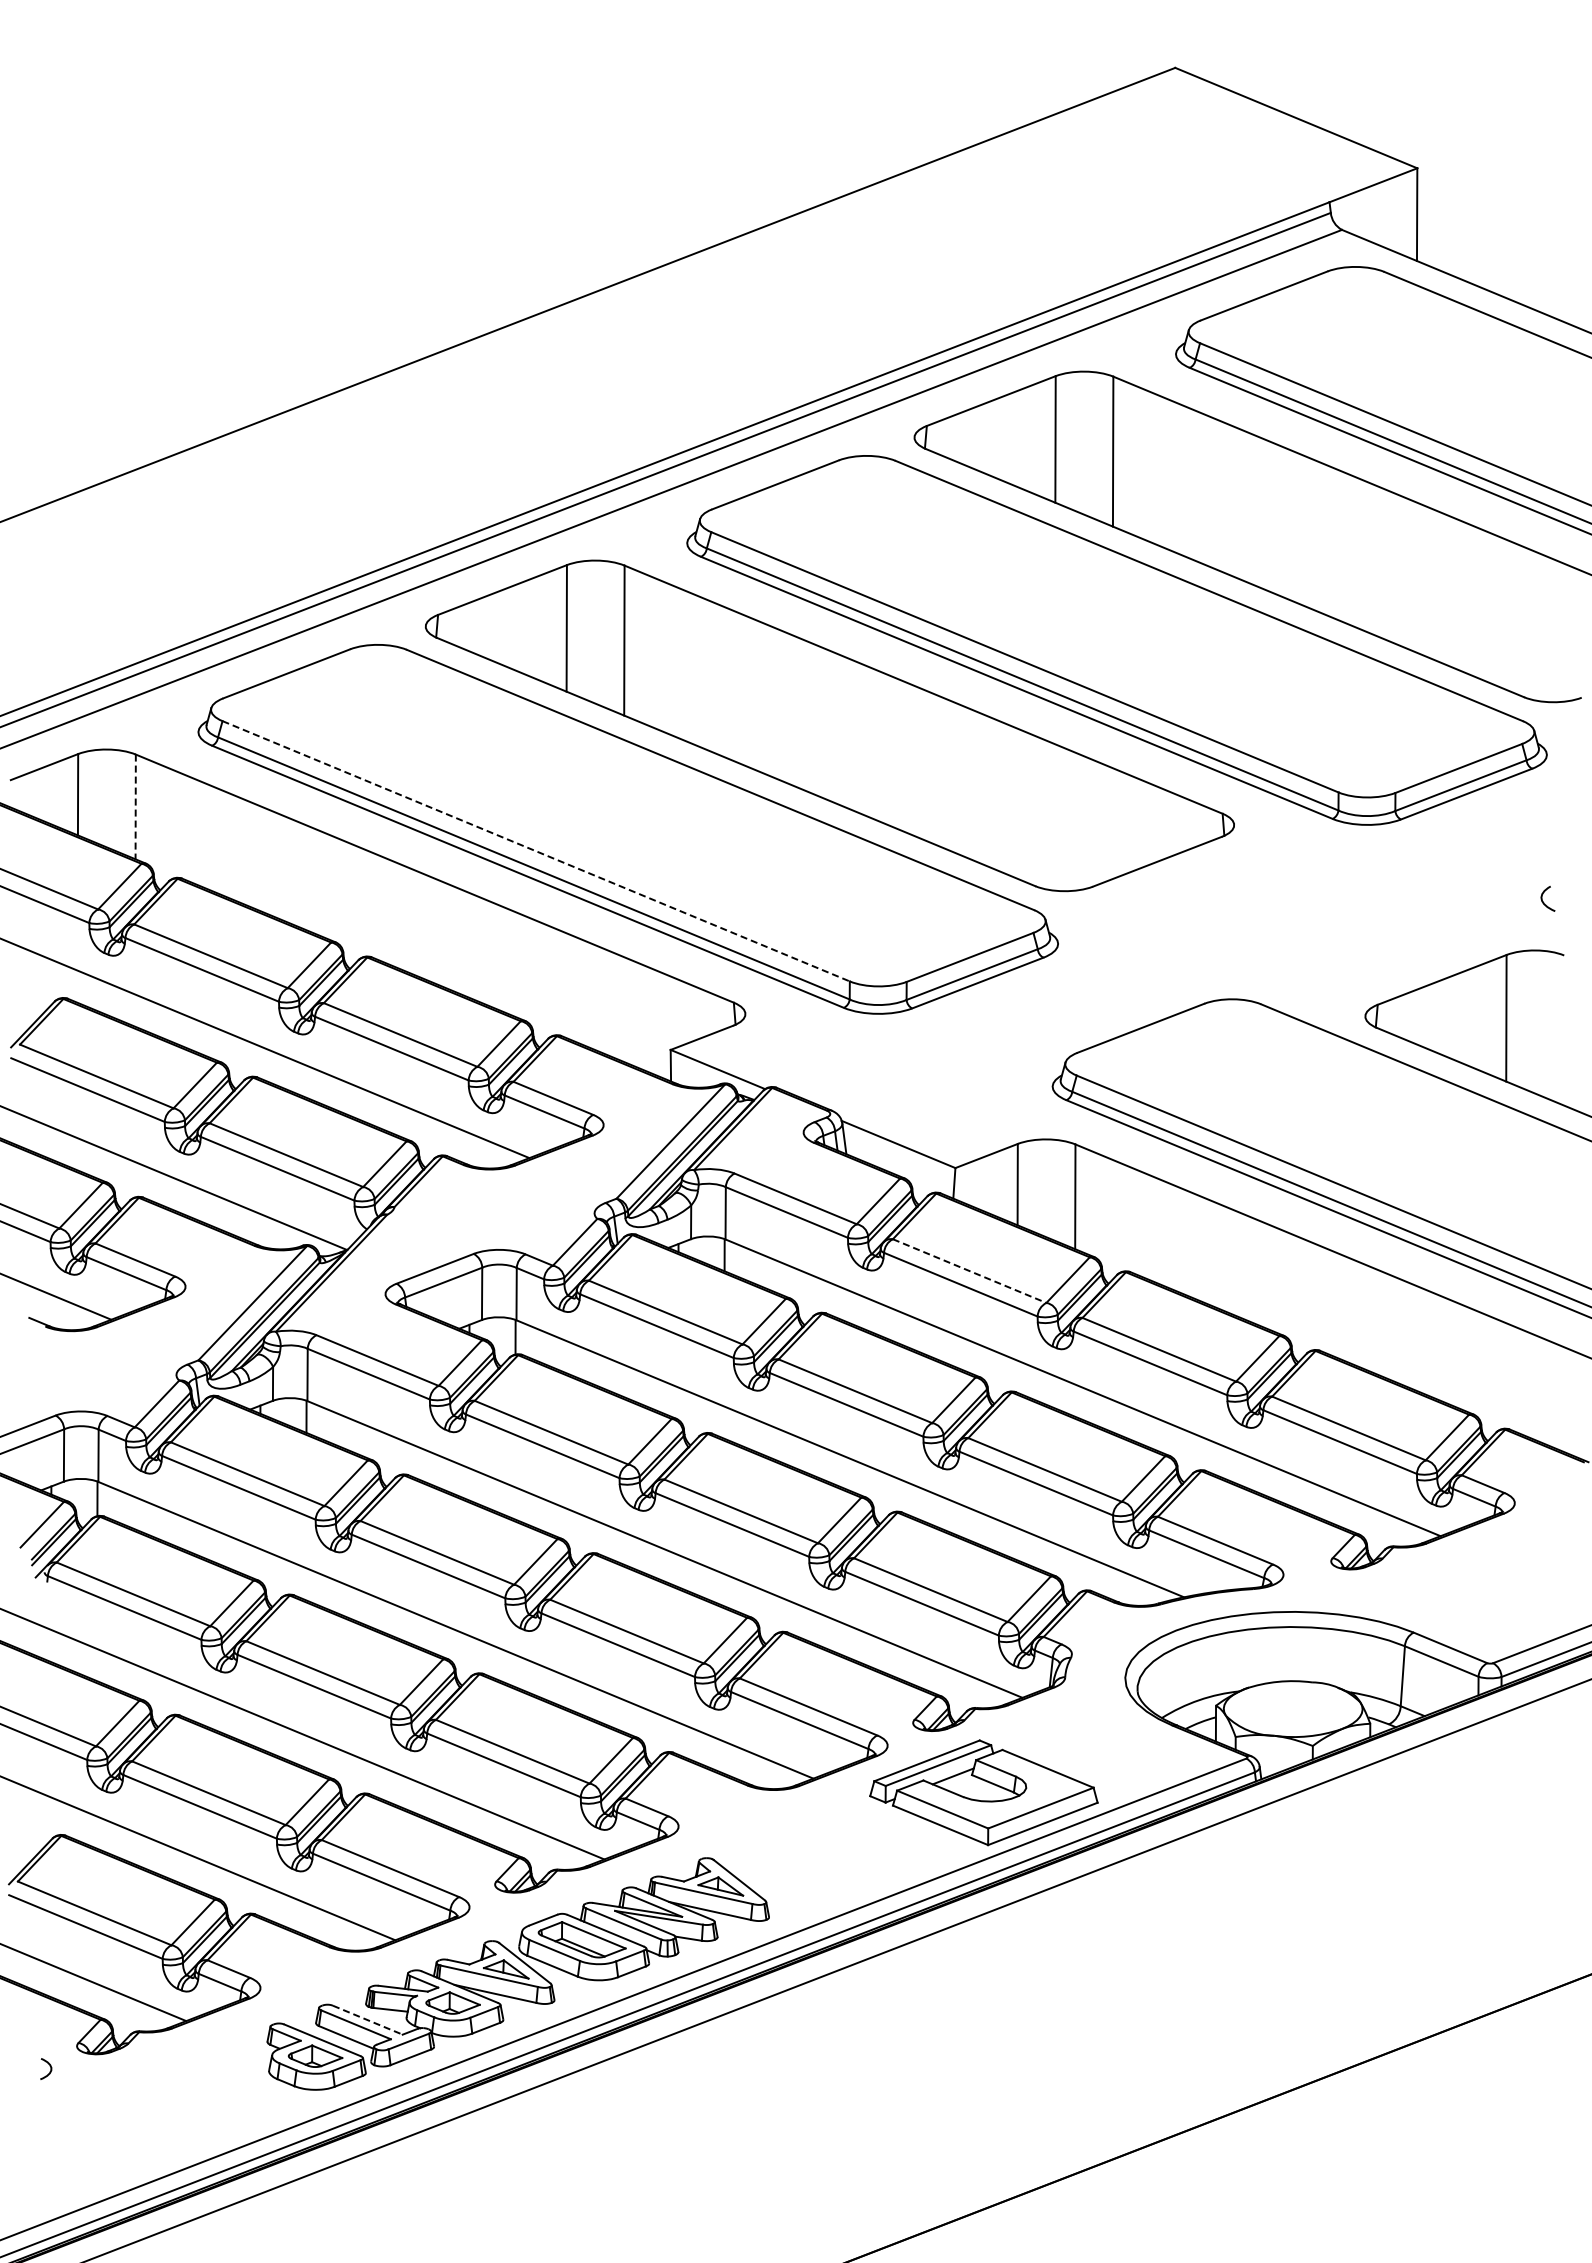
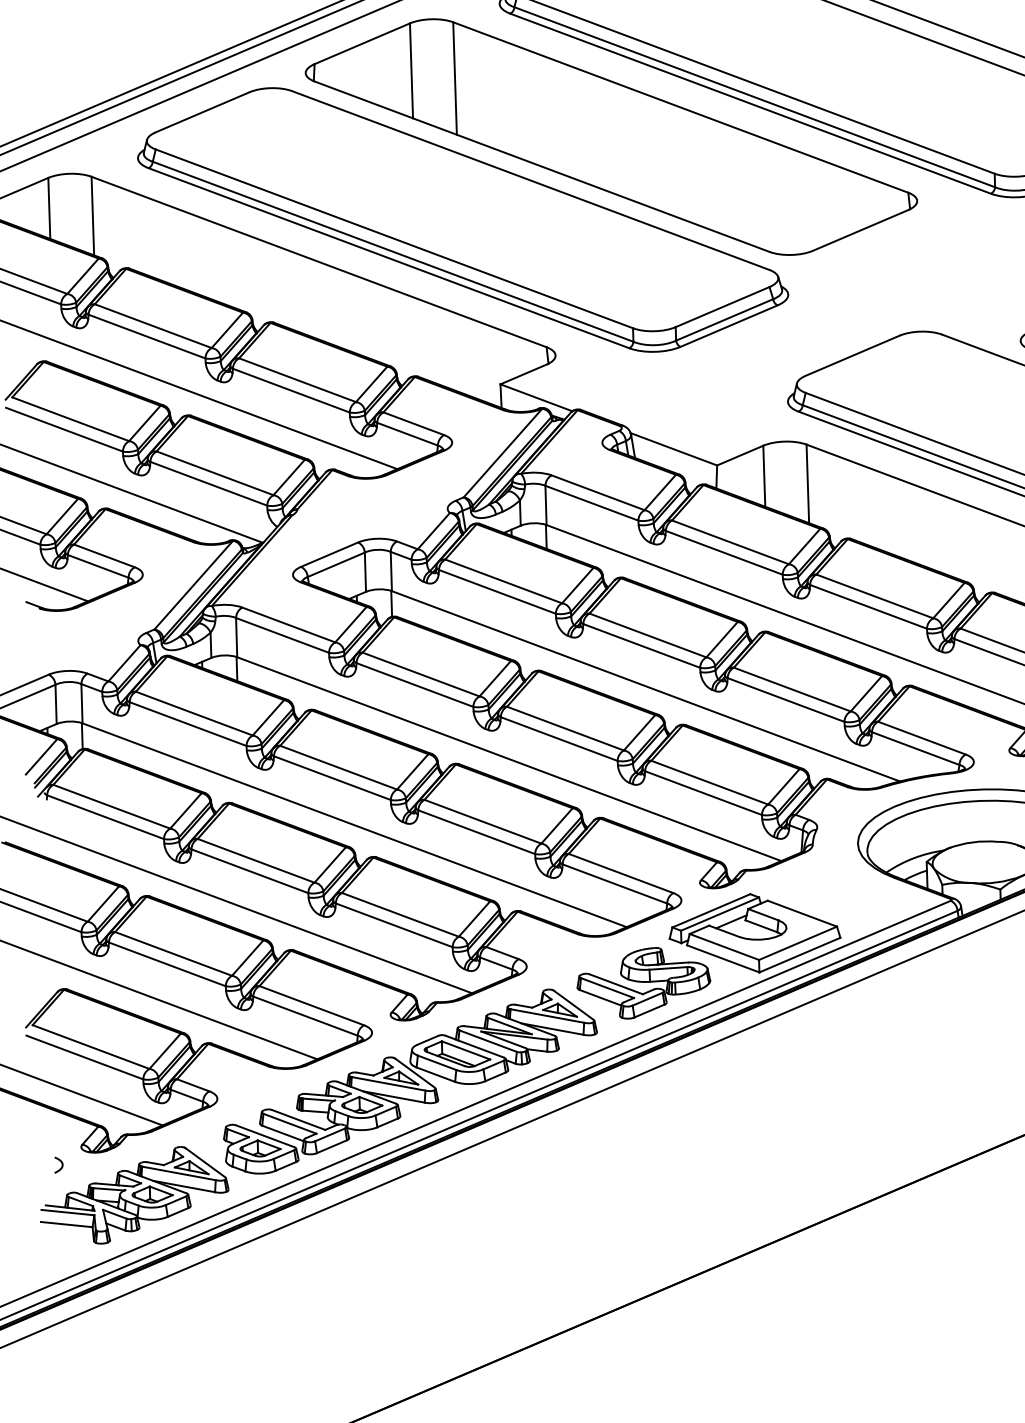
line: (135, 807) -> (92, 216), dashed -> solid
line: (536, 851) -> (394, 239), dashed -> solid
line: (970, 1271) -> (731, 542), dashed -> solid
part: (833, 1853) -> (643, 982), added
line: (367, 2020) -> (298, 1120), dashed -> solid
part: (144, 2112) -> (133, 1195), added

